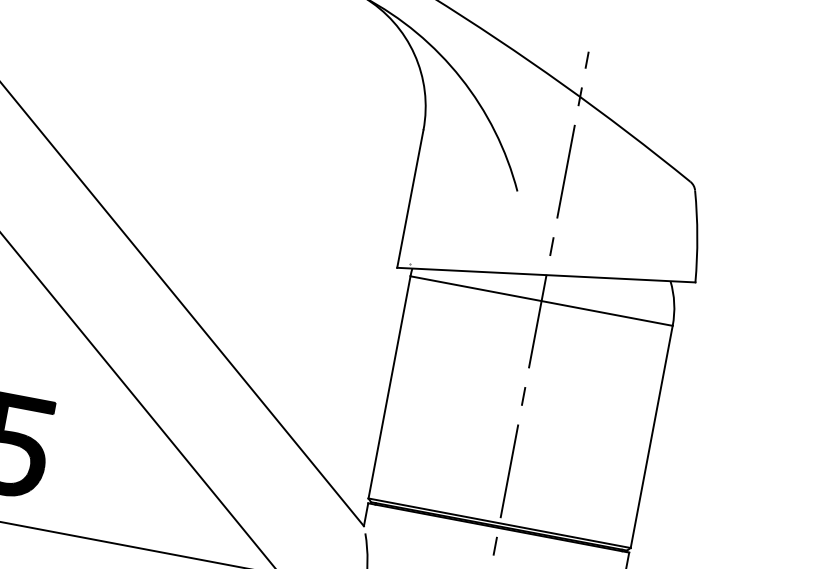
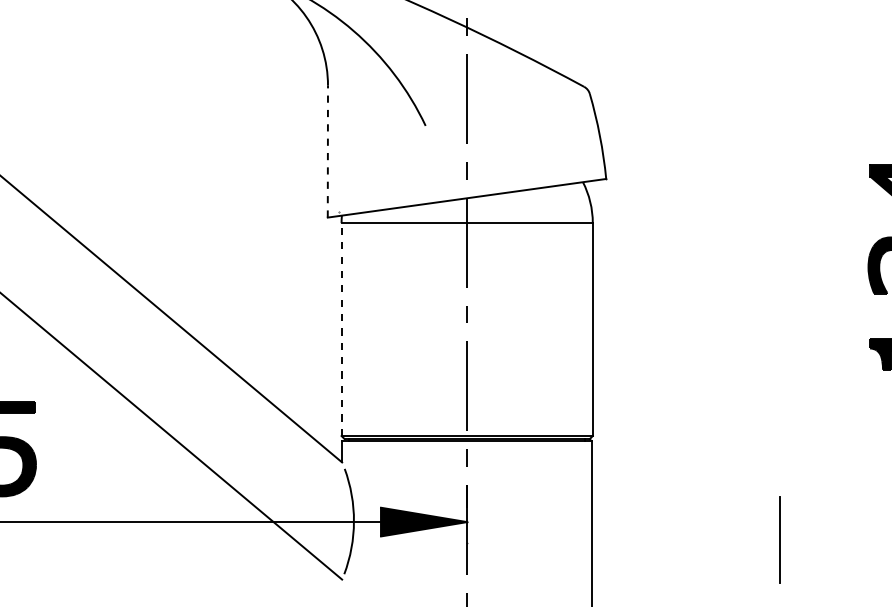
line: (409, 198) -> (327, 151), solid -> dashed
line: (389, 387) -> (341, 329), solid -> dashed

